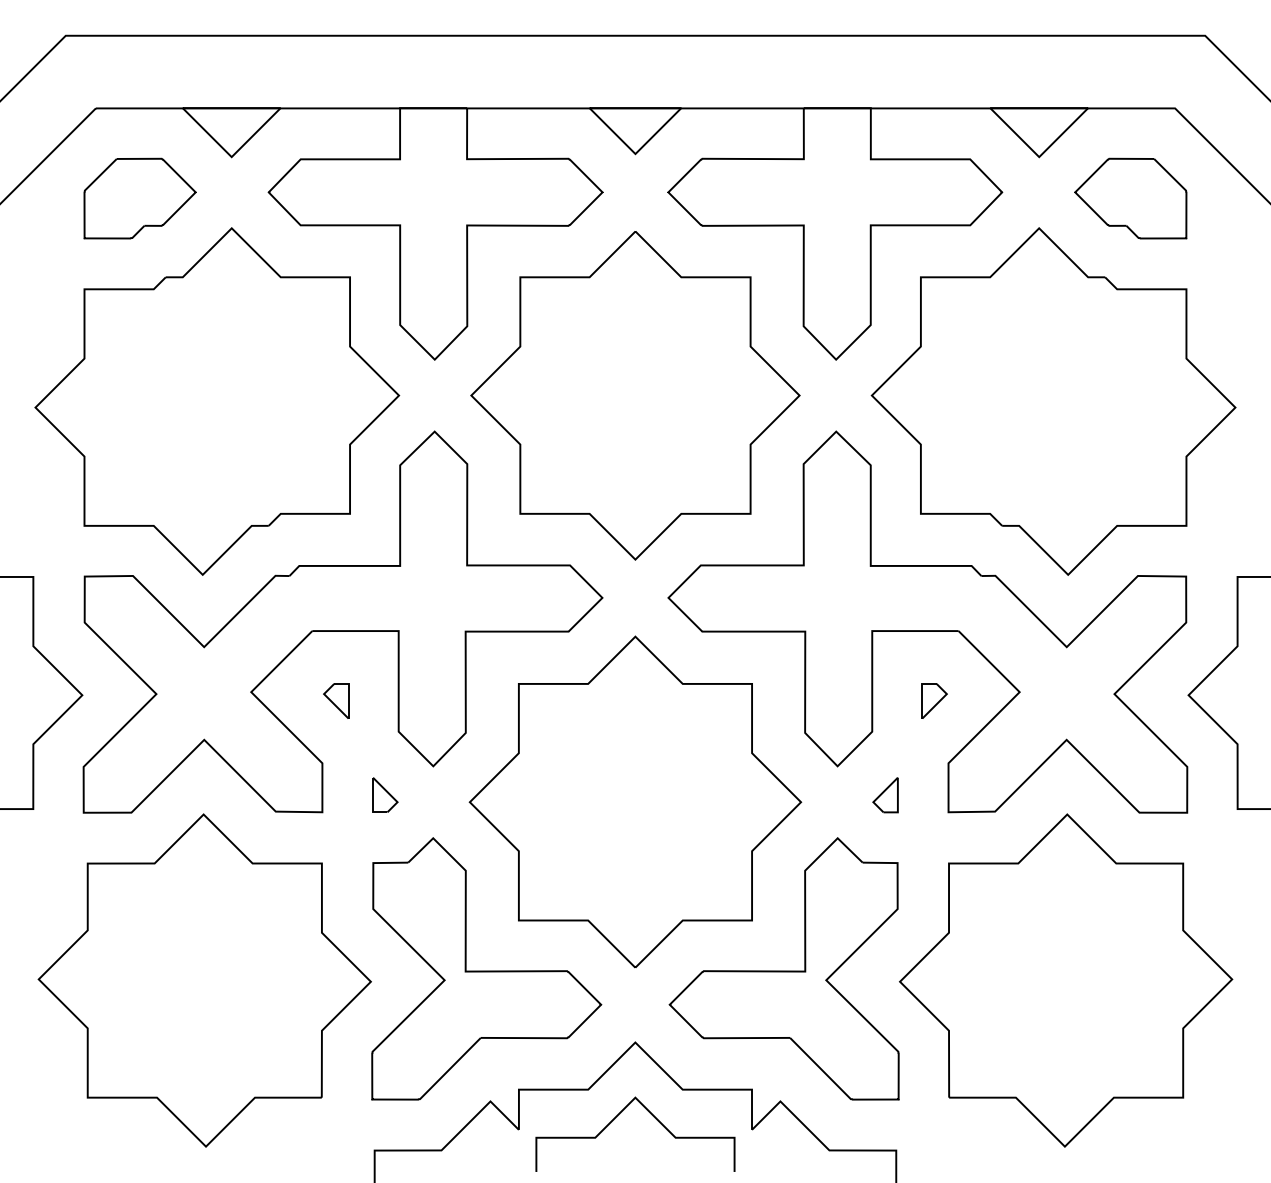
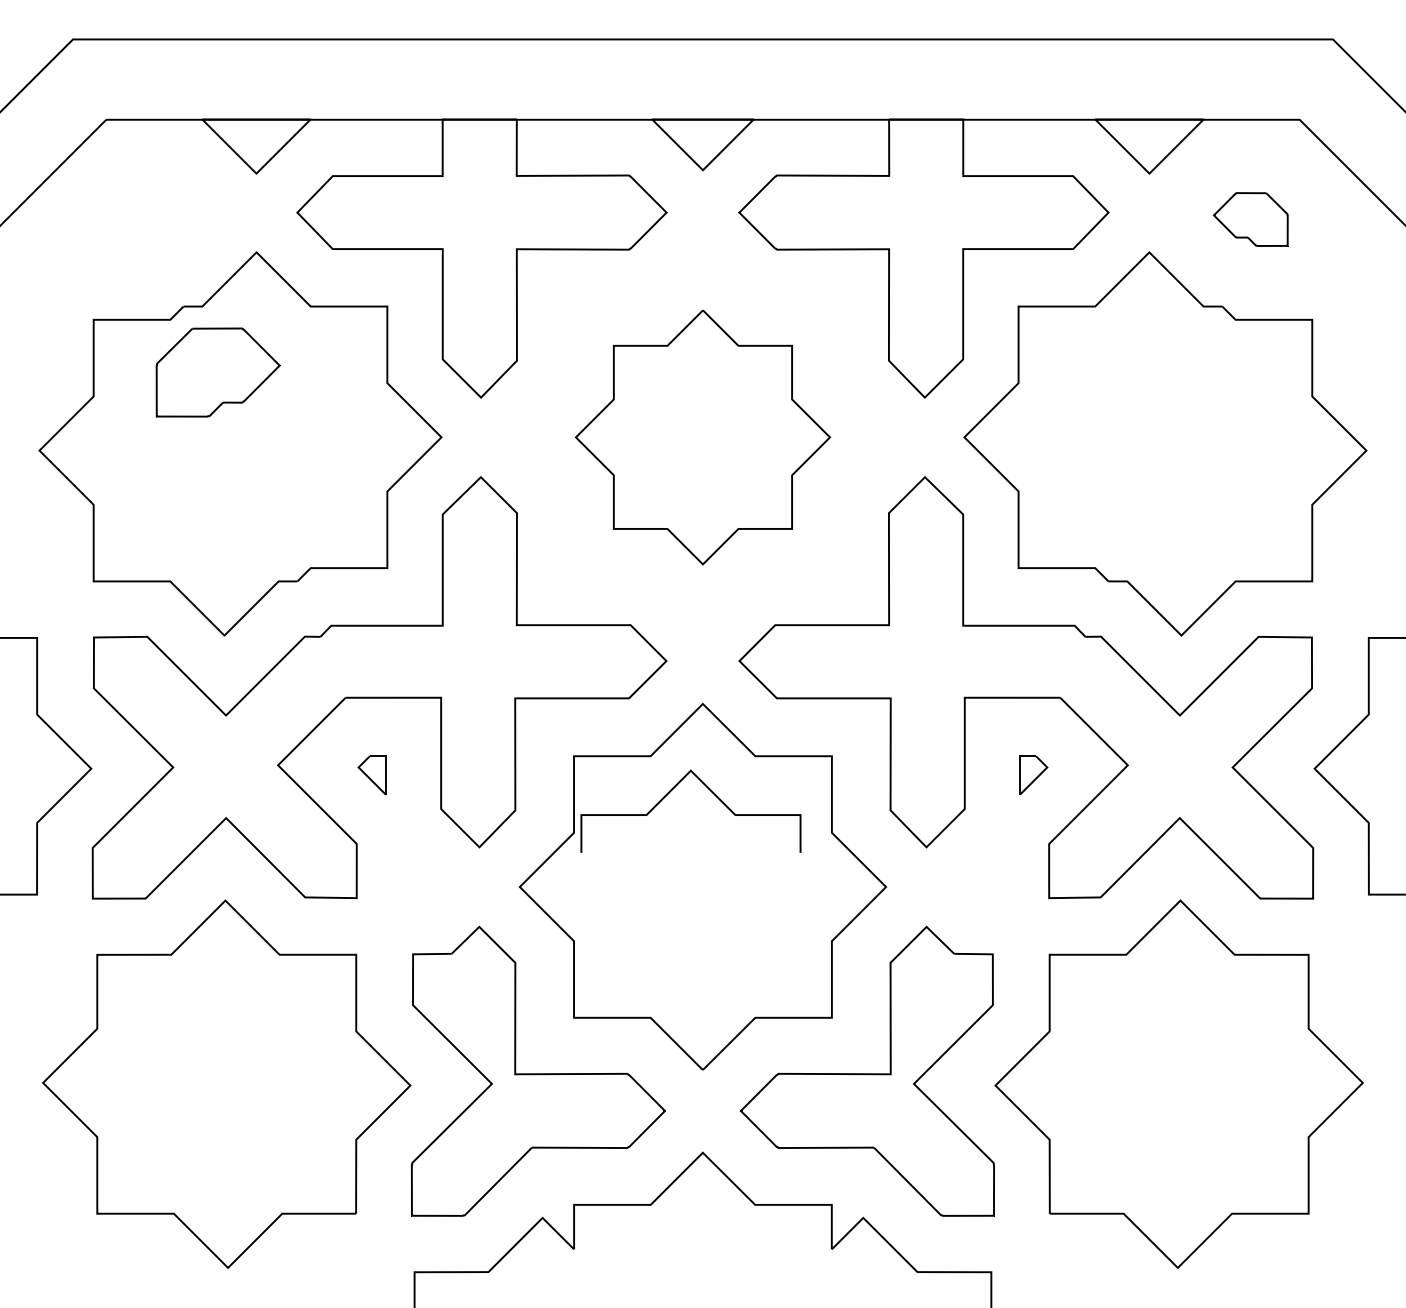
part: (139, 198) -> (217, 372), moved
part: (1130, 198) -> (1250, 219), size x0.6
part: (635, 395) -> (702, 437), size x0.7
part: (385, 794) -> (426, 878), removed
part: (885, 795) -> (979, 879), removed
curve: (617, 1116) -> (671, 791), moved

